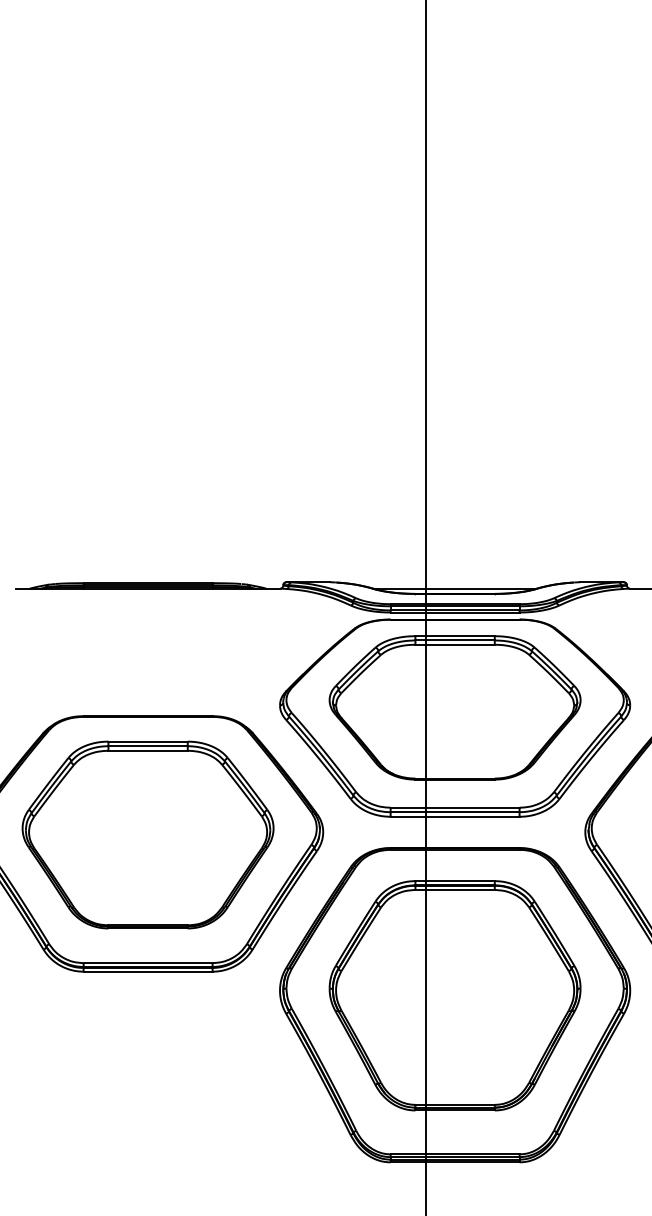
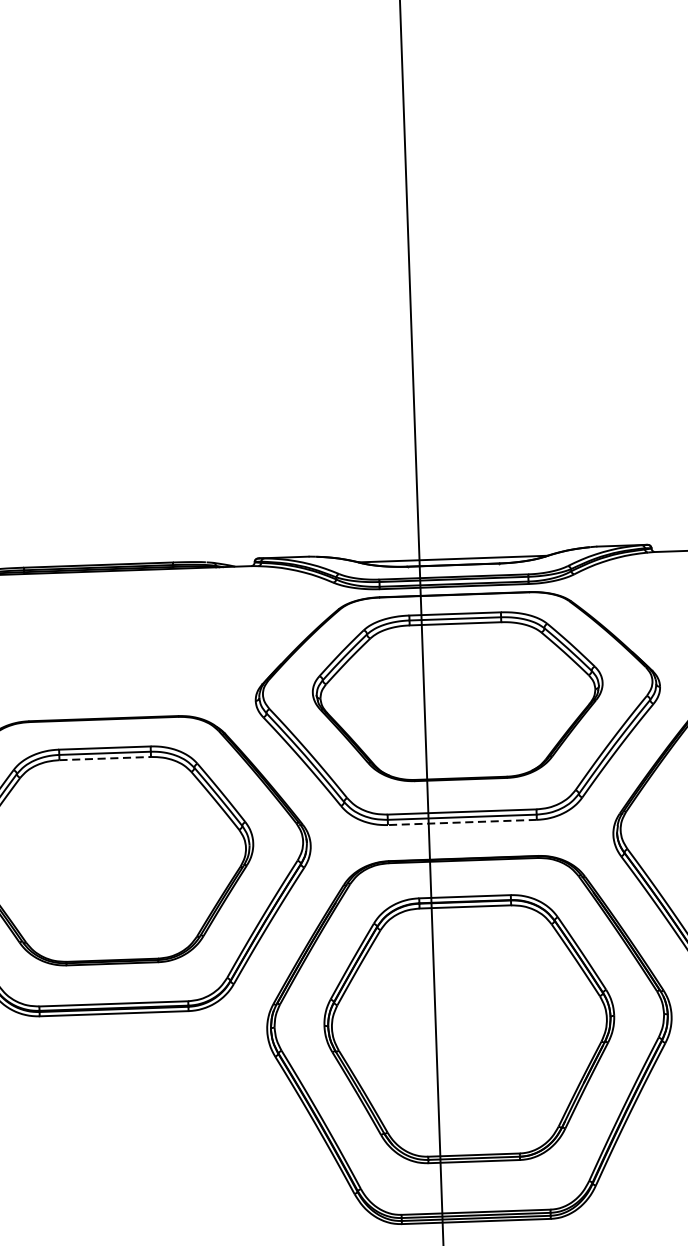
line: (148, 750) -> (105, 758), solid -> dashed
line: (454, 816) -> (461, 822), solid -> dashed

